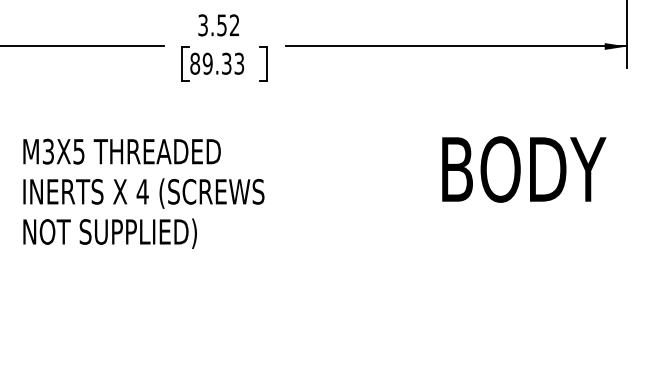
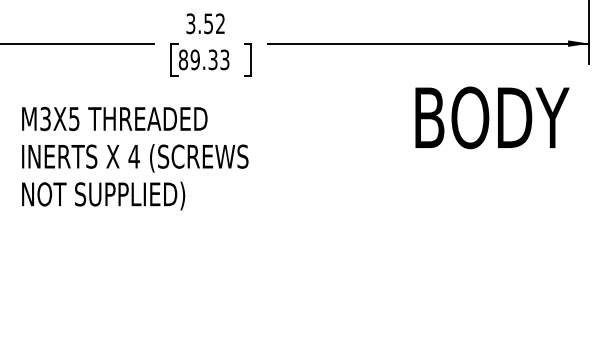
text: (524, 169) -> (492, 117), moved
text: (143, 193) -> (134, 158), moved

